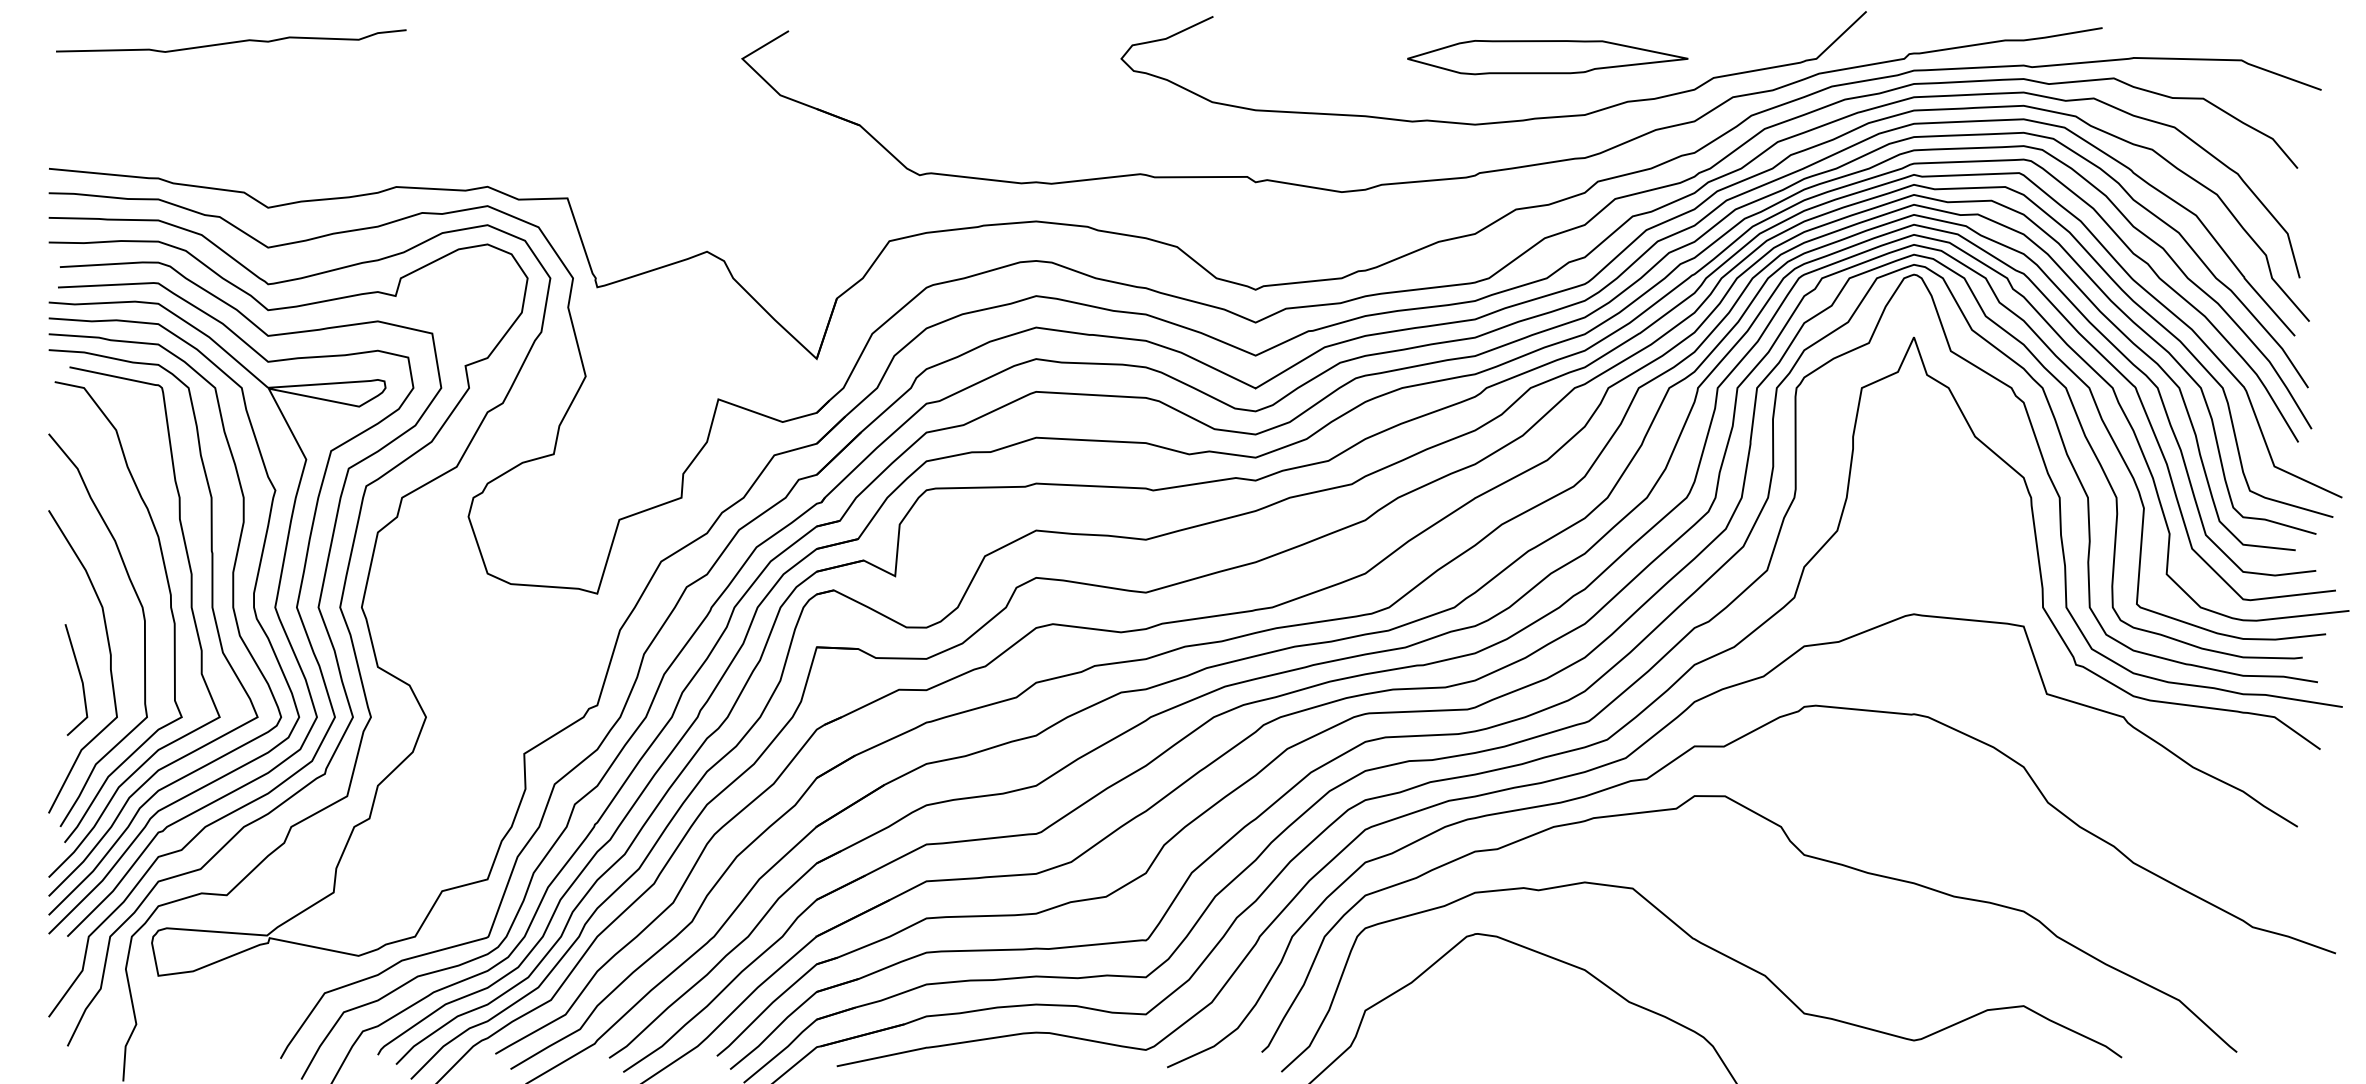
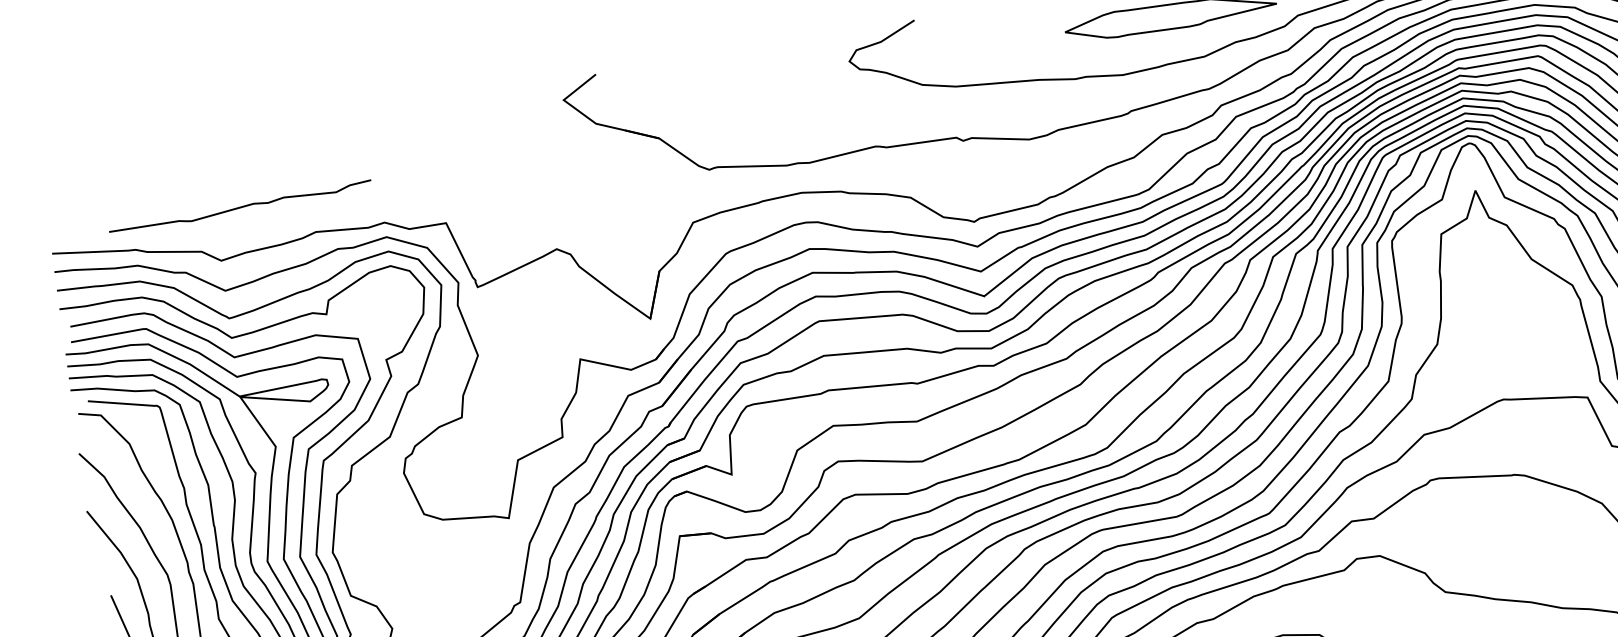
curve: (231, 41) -> (240, 206), moved

